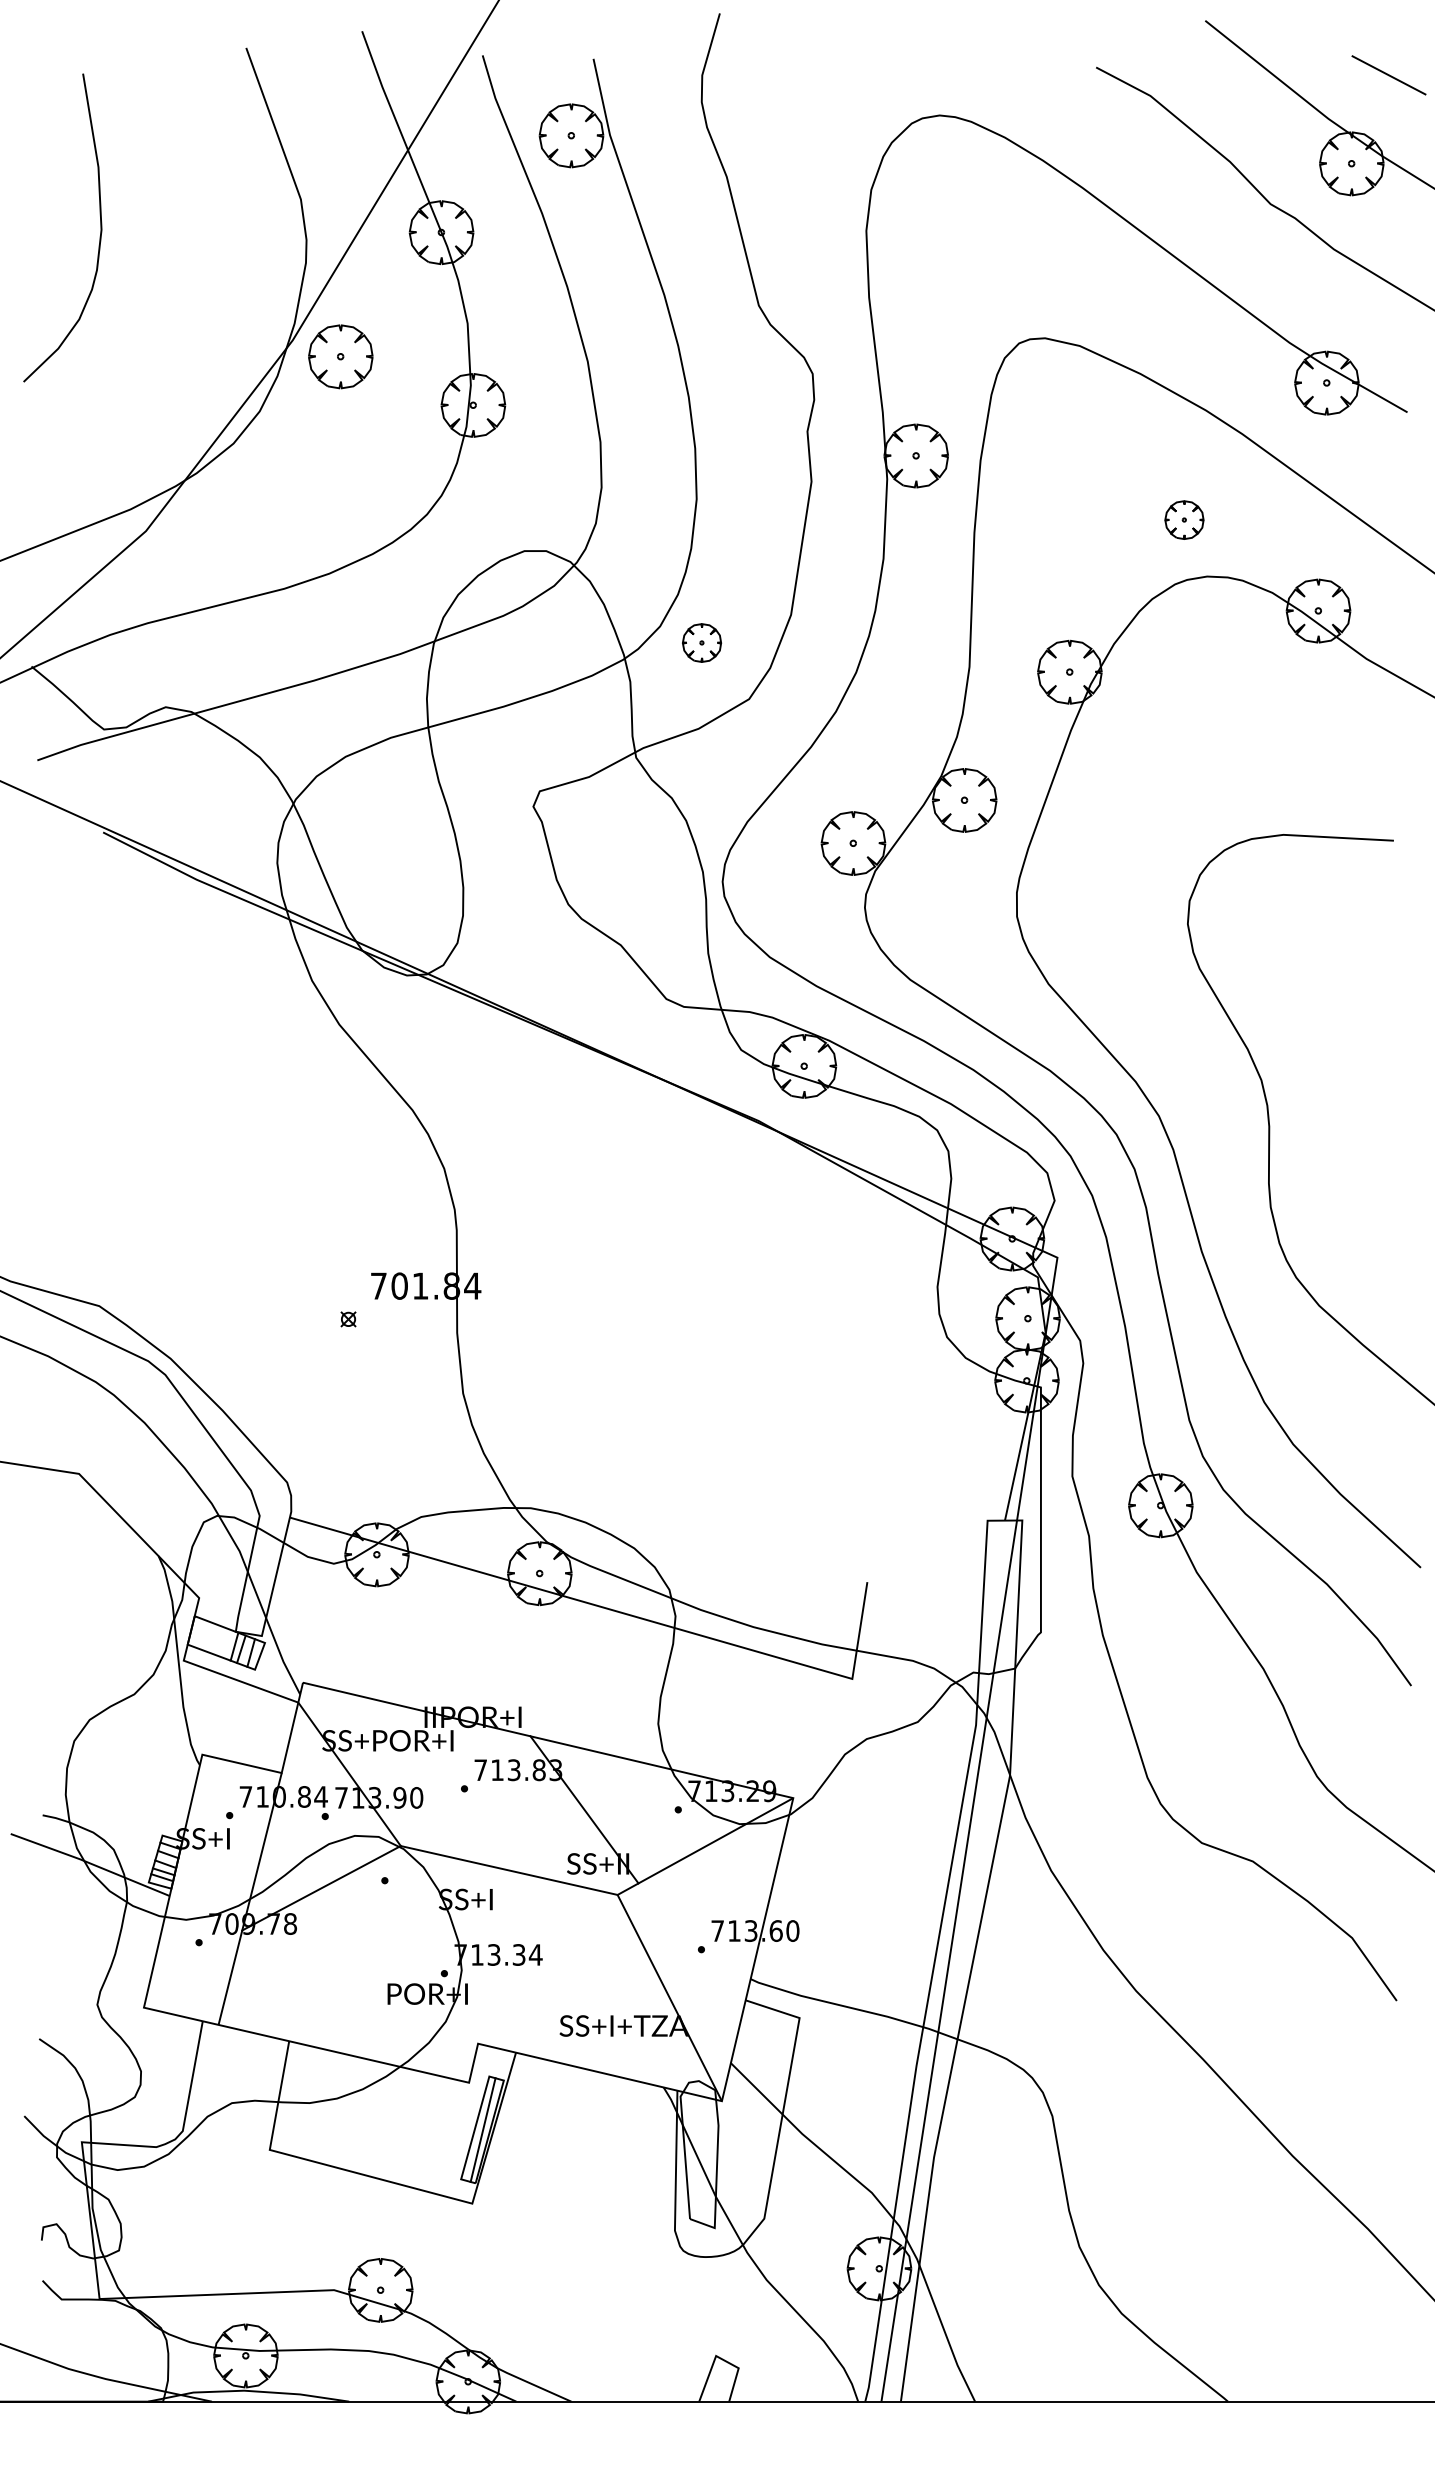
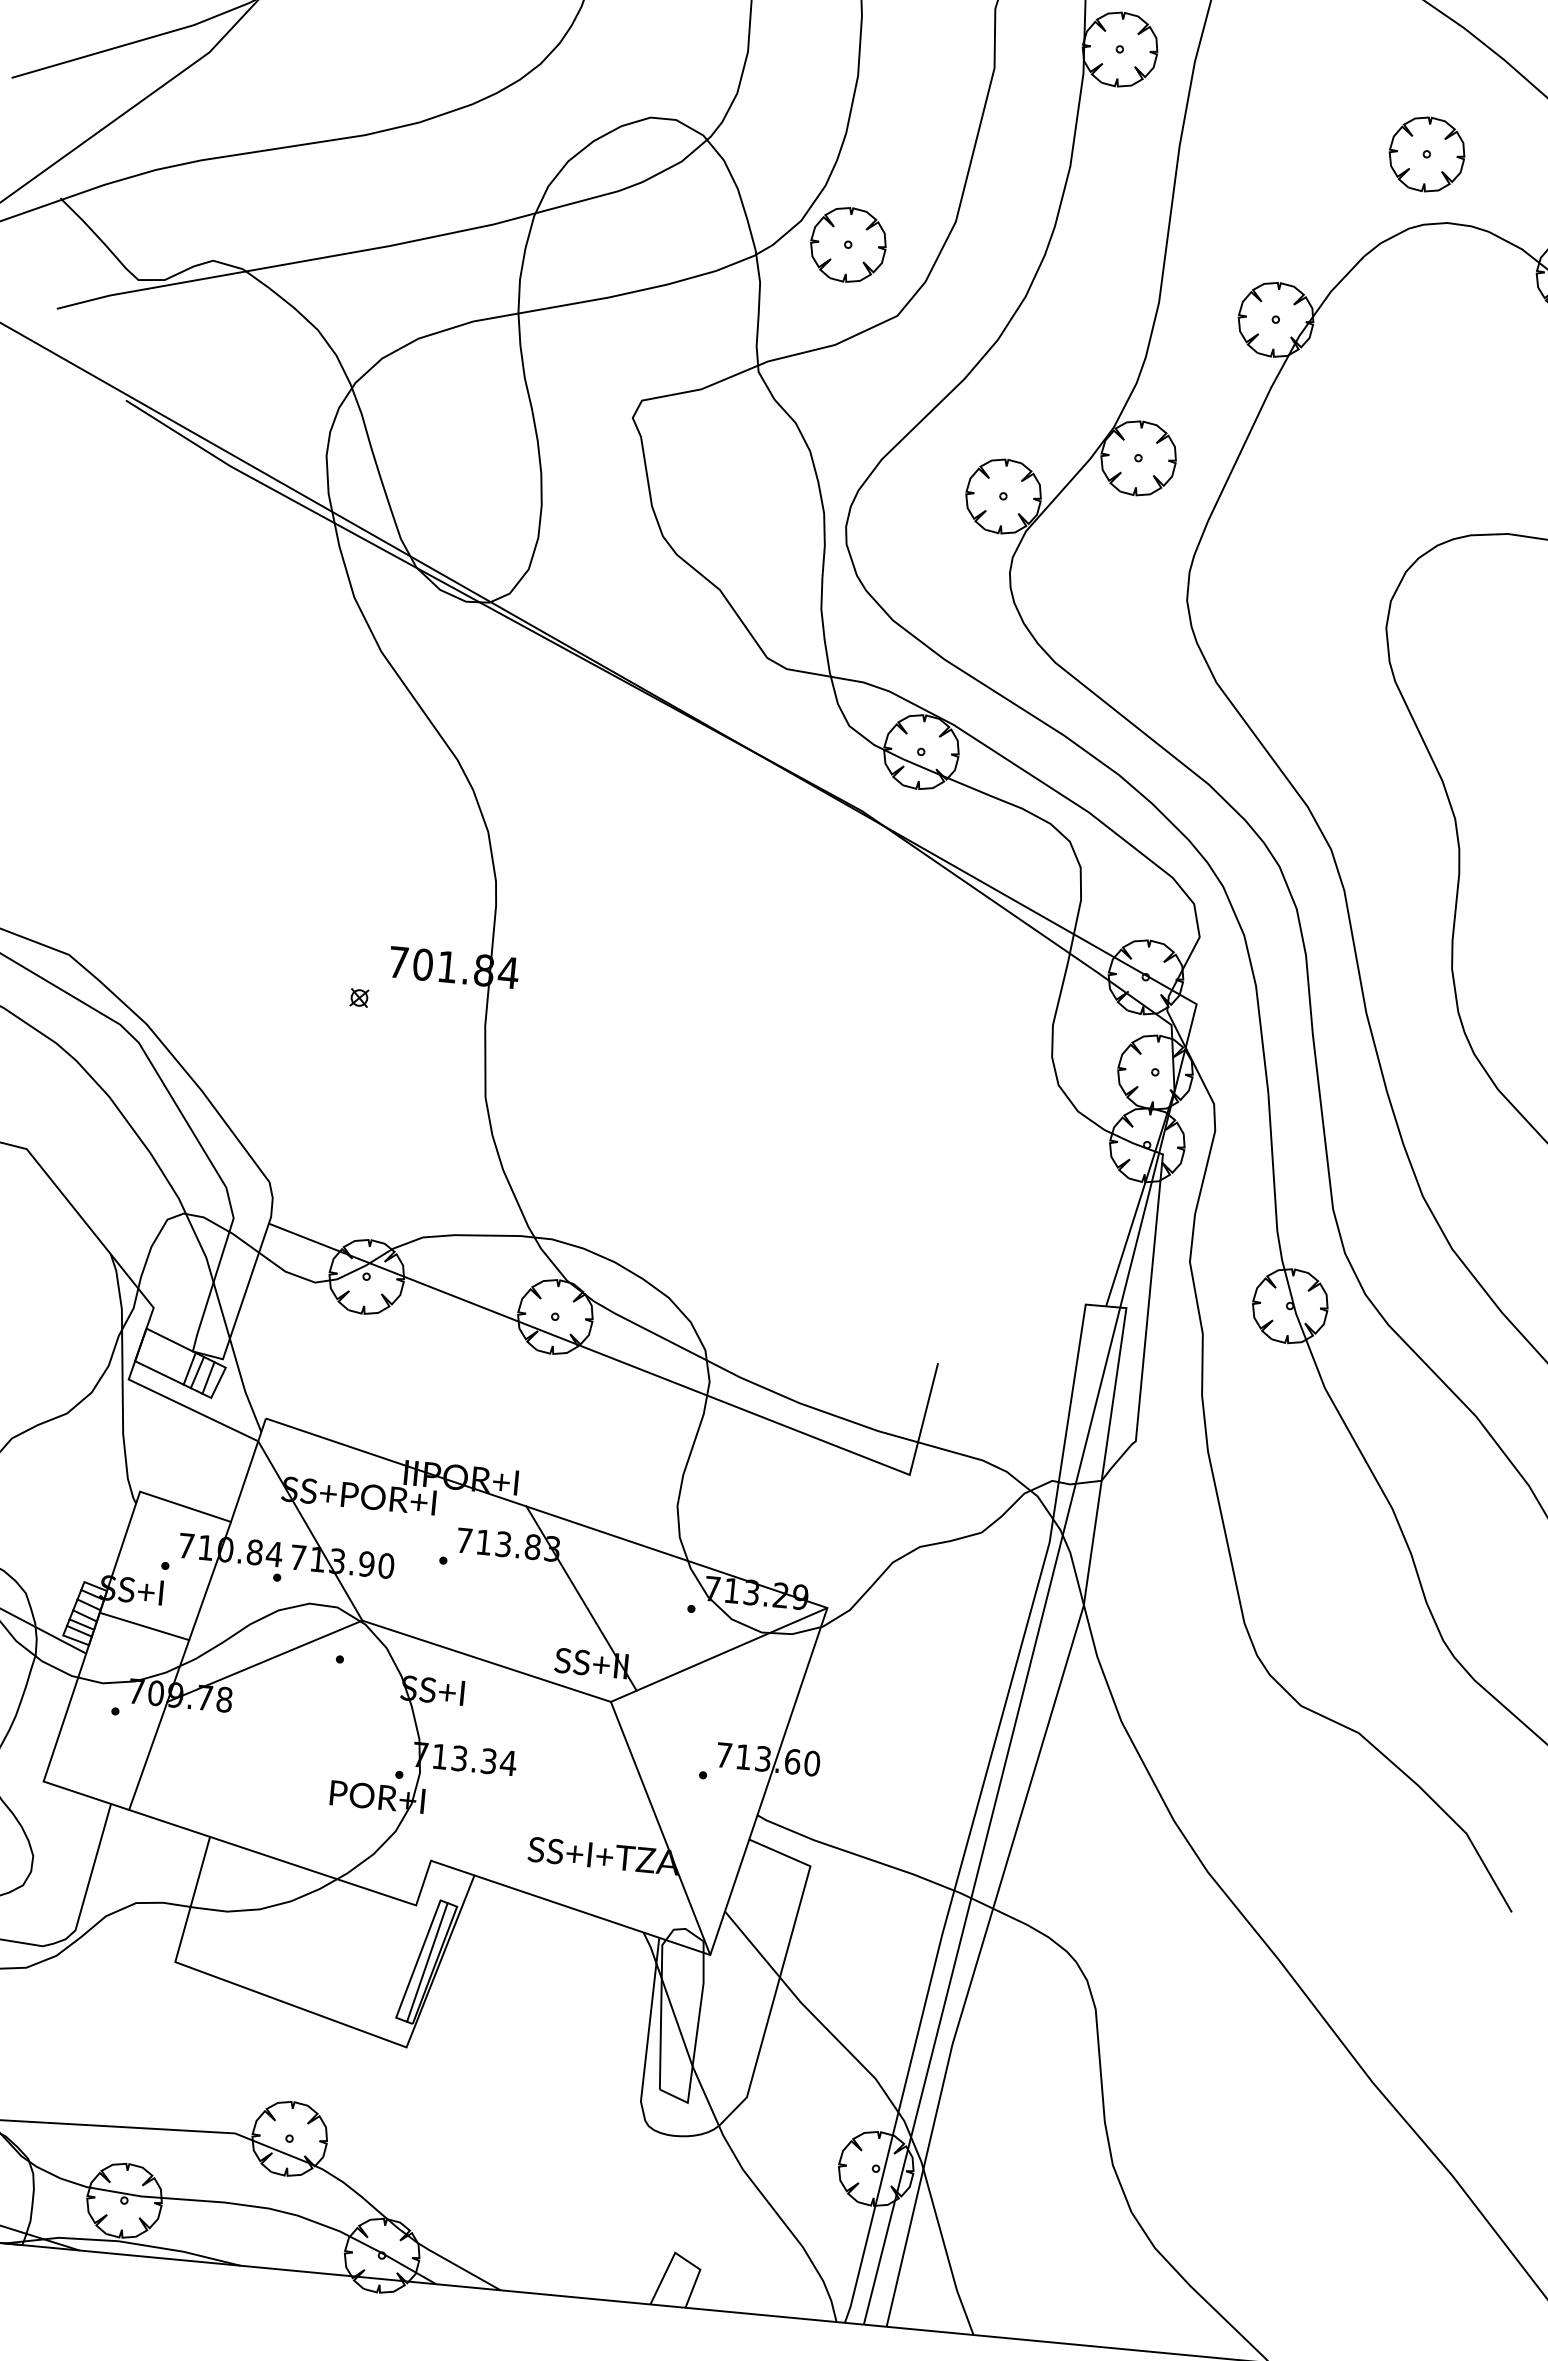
part: (1184, 519) -> (1427, 153), size x1.67
part: (701, 642) -> (847, 244), size x1.67
line: (216, 1868) -> (144, 1626), added

